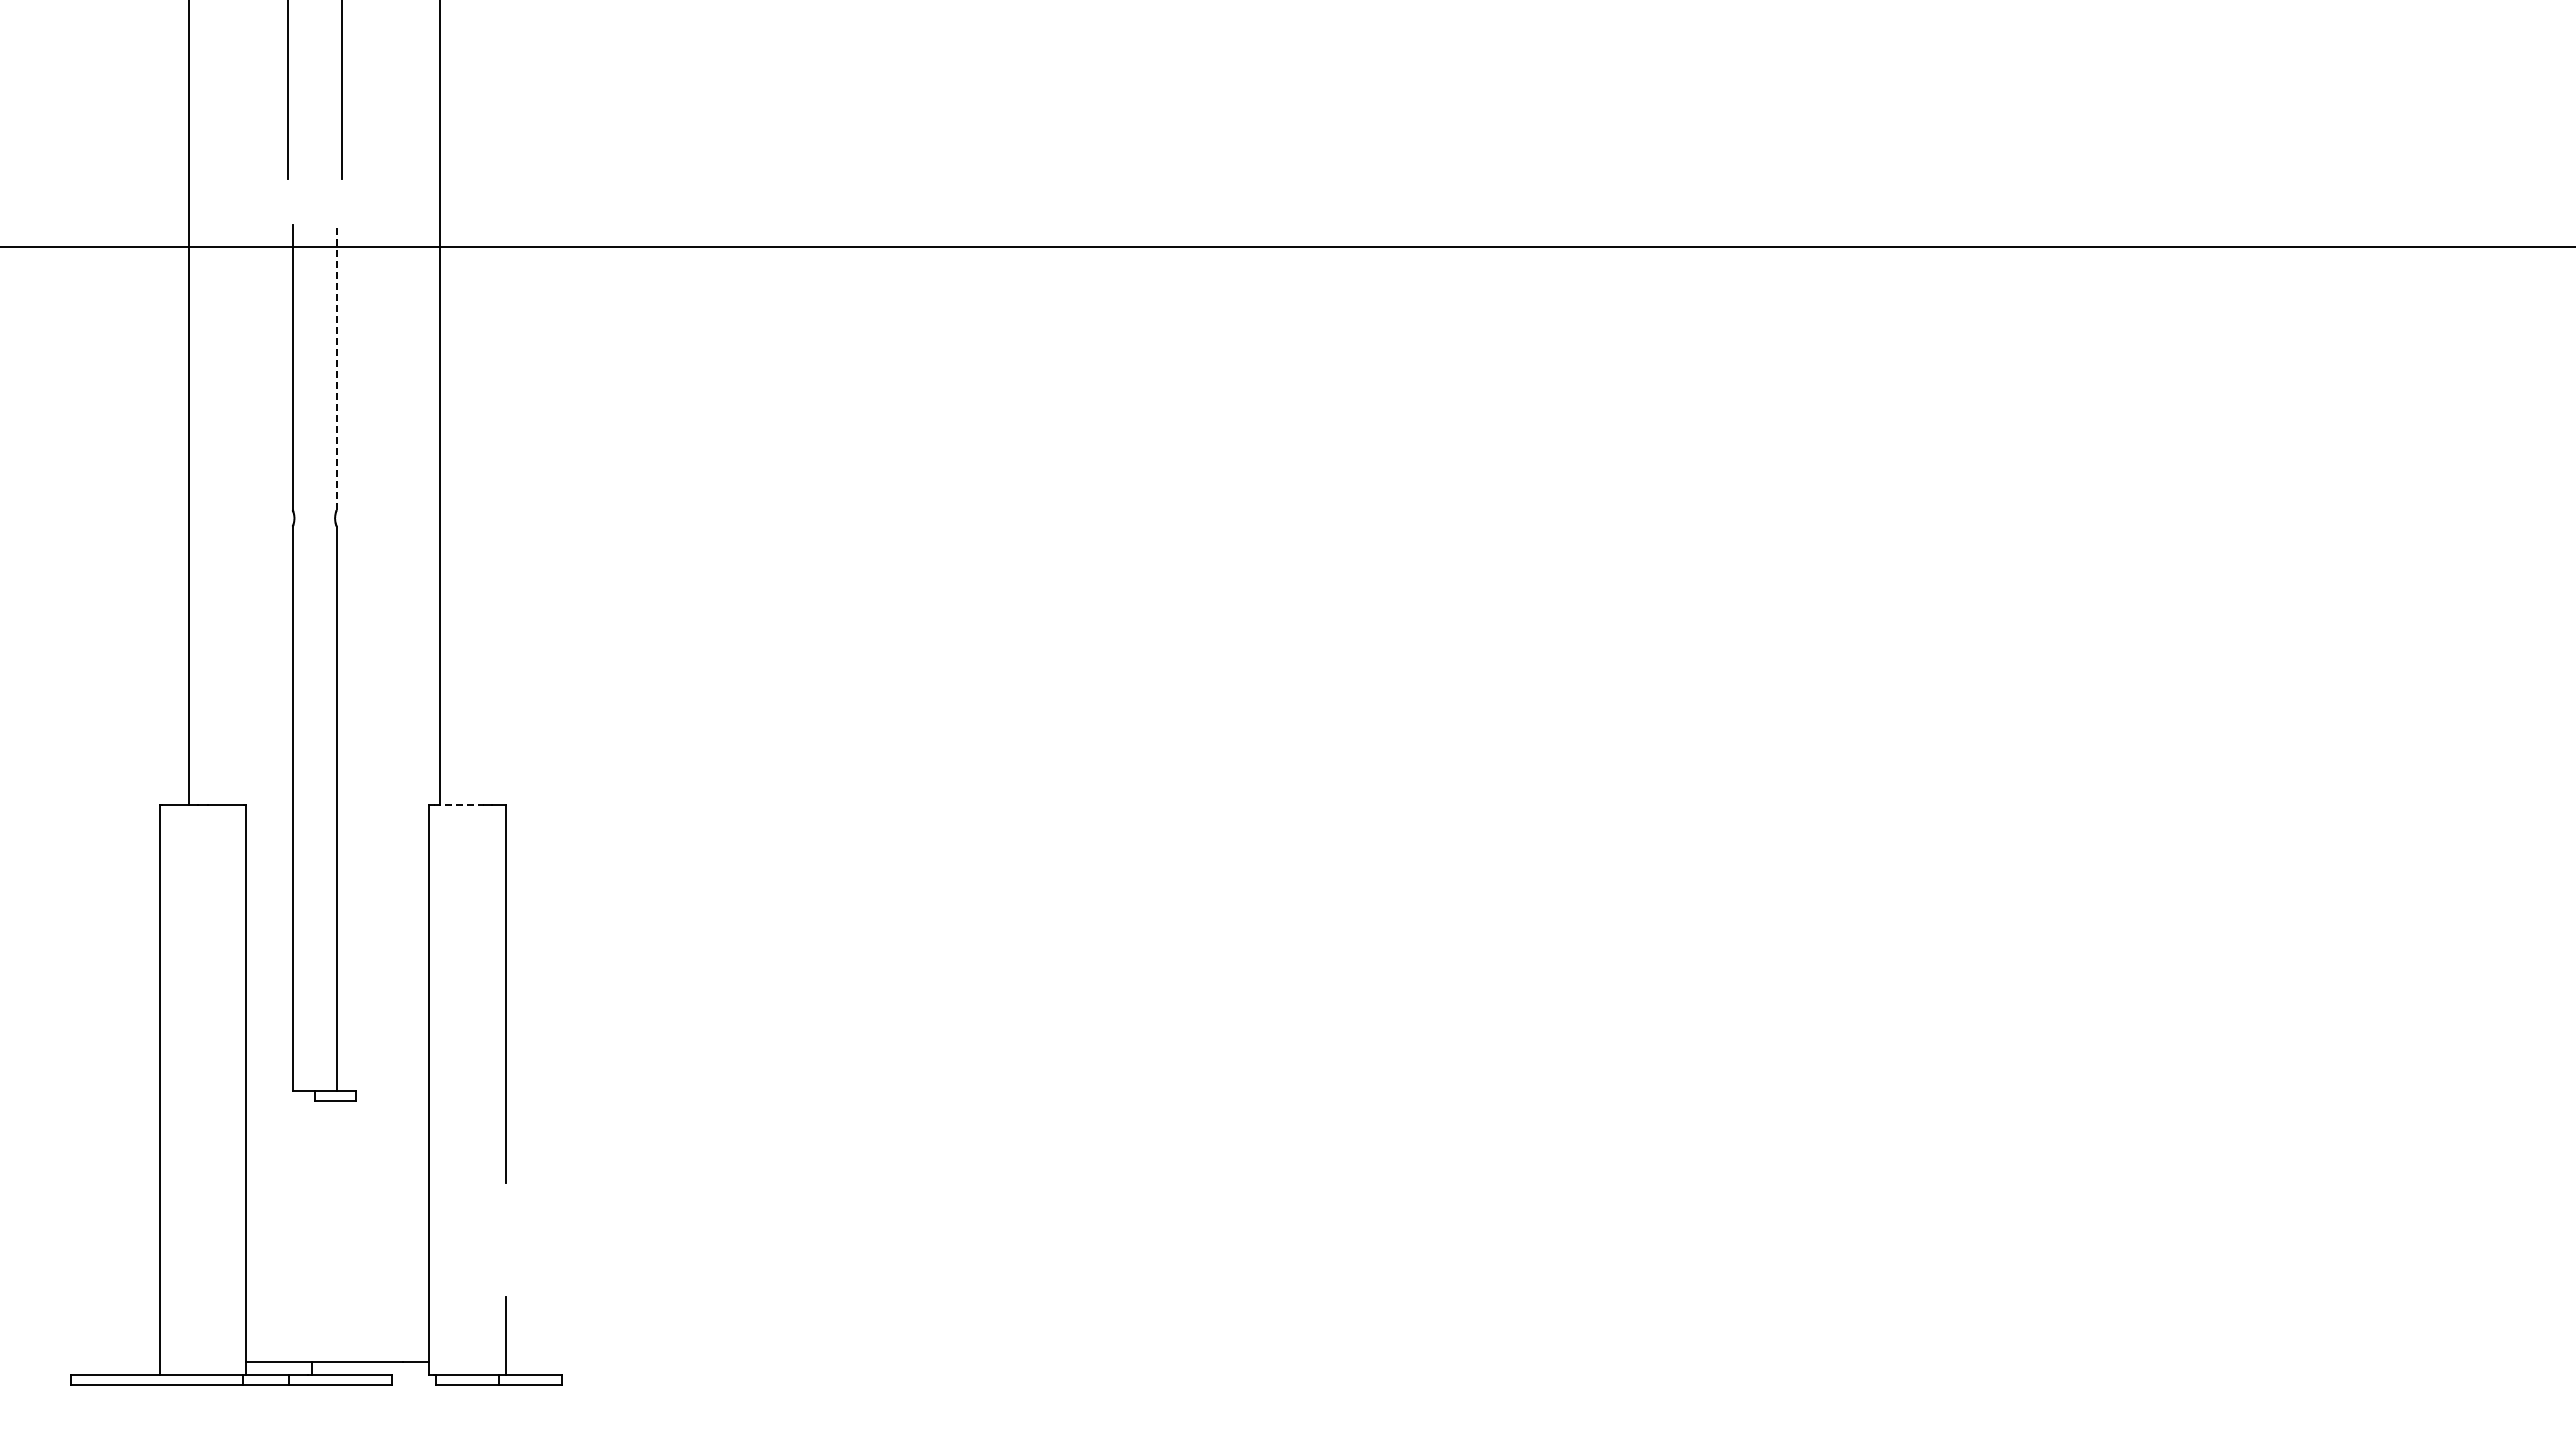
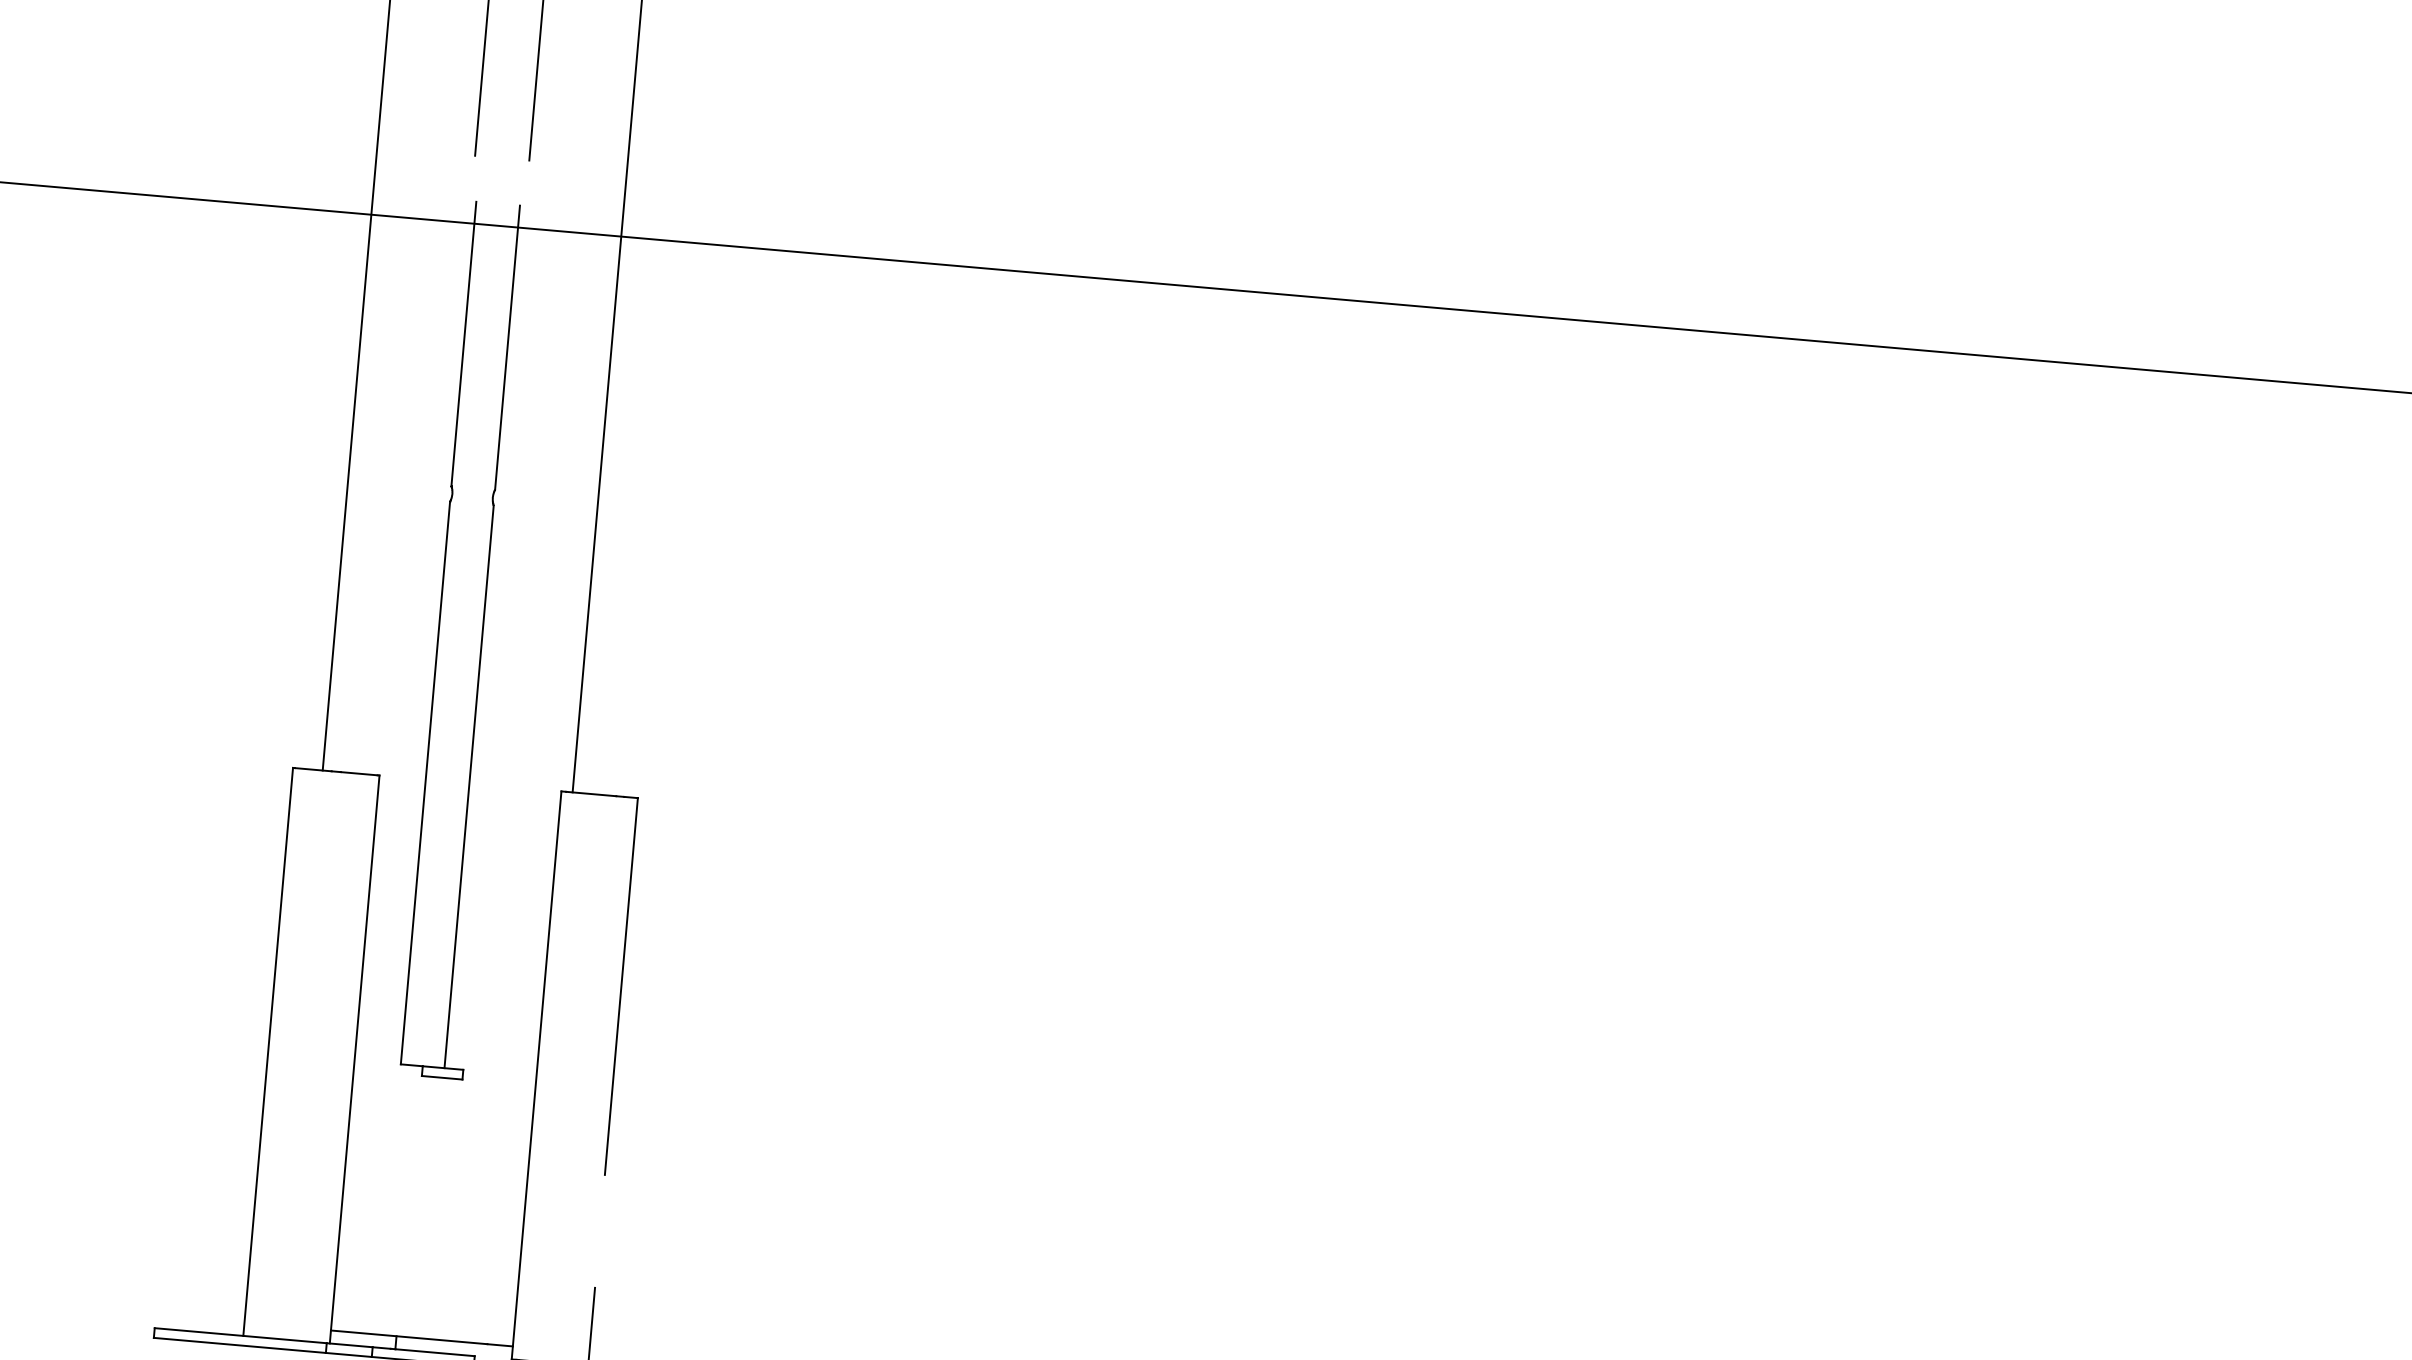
line: (336, 367) -> (507, 347), dashed -> solid
line: (459, 805) -> (591, 794), dashed -> solid

